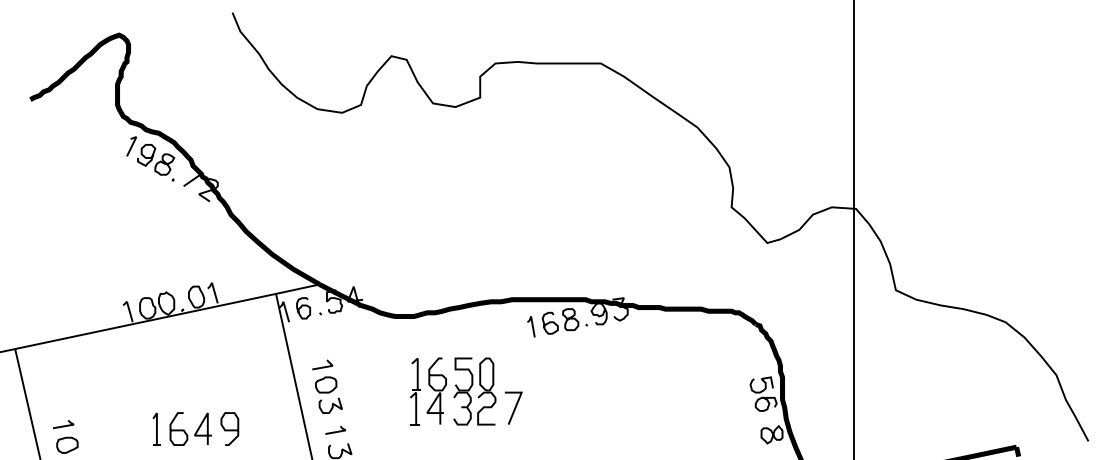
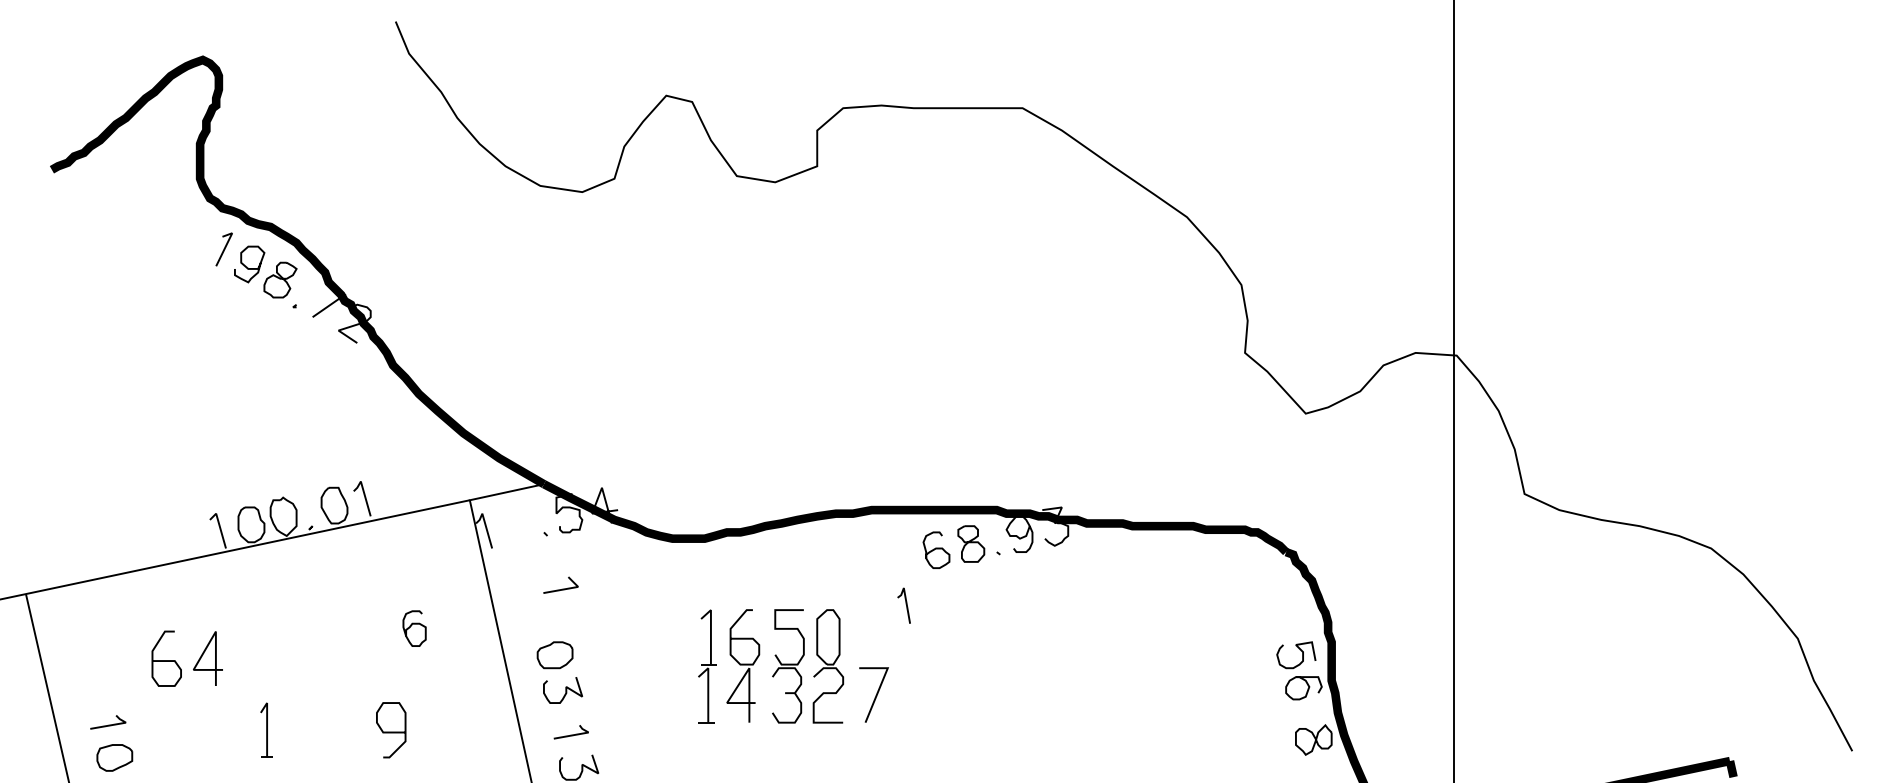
curve: (303, 306) -> (414, 625), moved
line: (531, 325) -> (904, 603), moved
line: (322, 366) -> (560, 588), moved
part: (190, 428) -> (186, 657), moved

